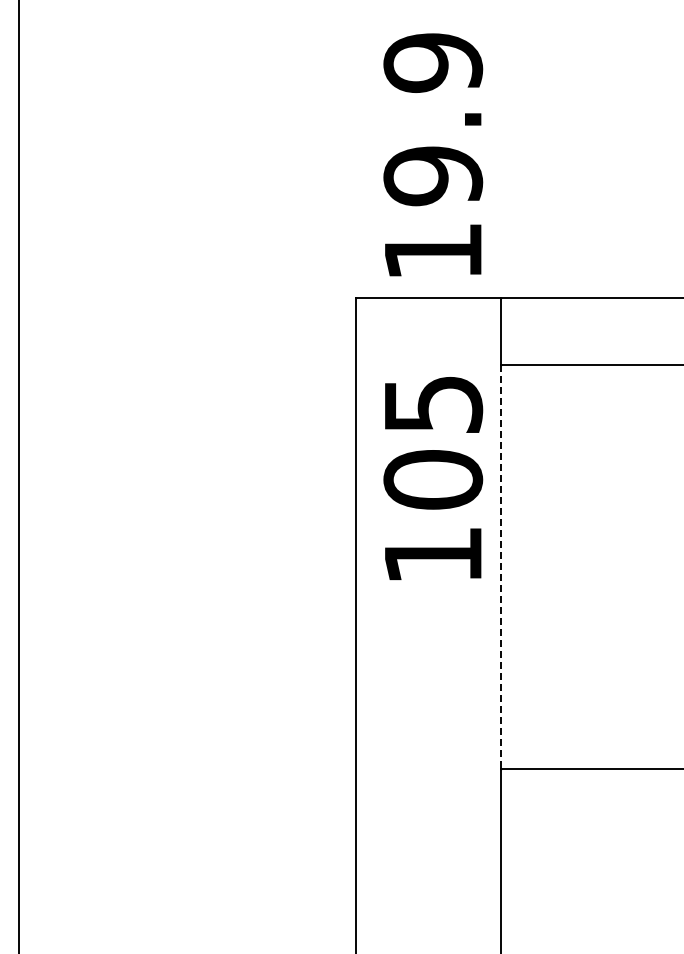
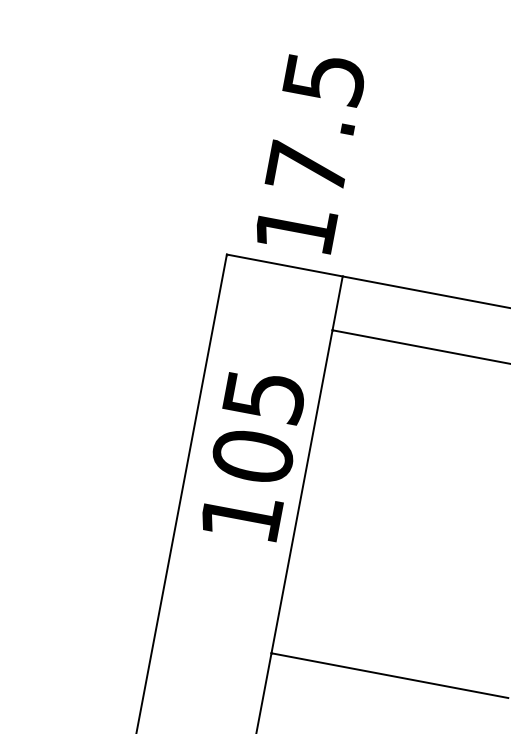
text: (433, 119) -> (316, 123), 19.9 -> 17.5
text: (433, 478) -> (253, 455), moved
line: (500, 567) -> (301, 491), dashed -> solid

